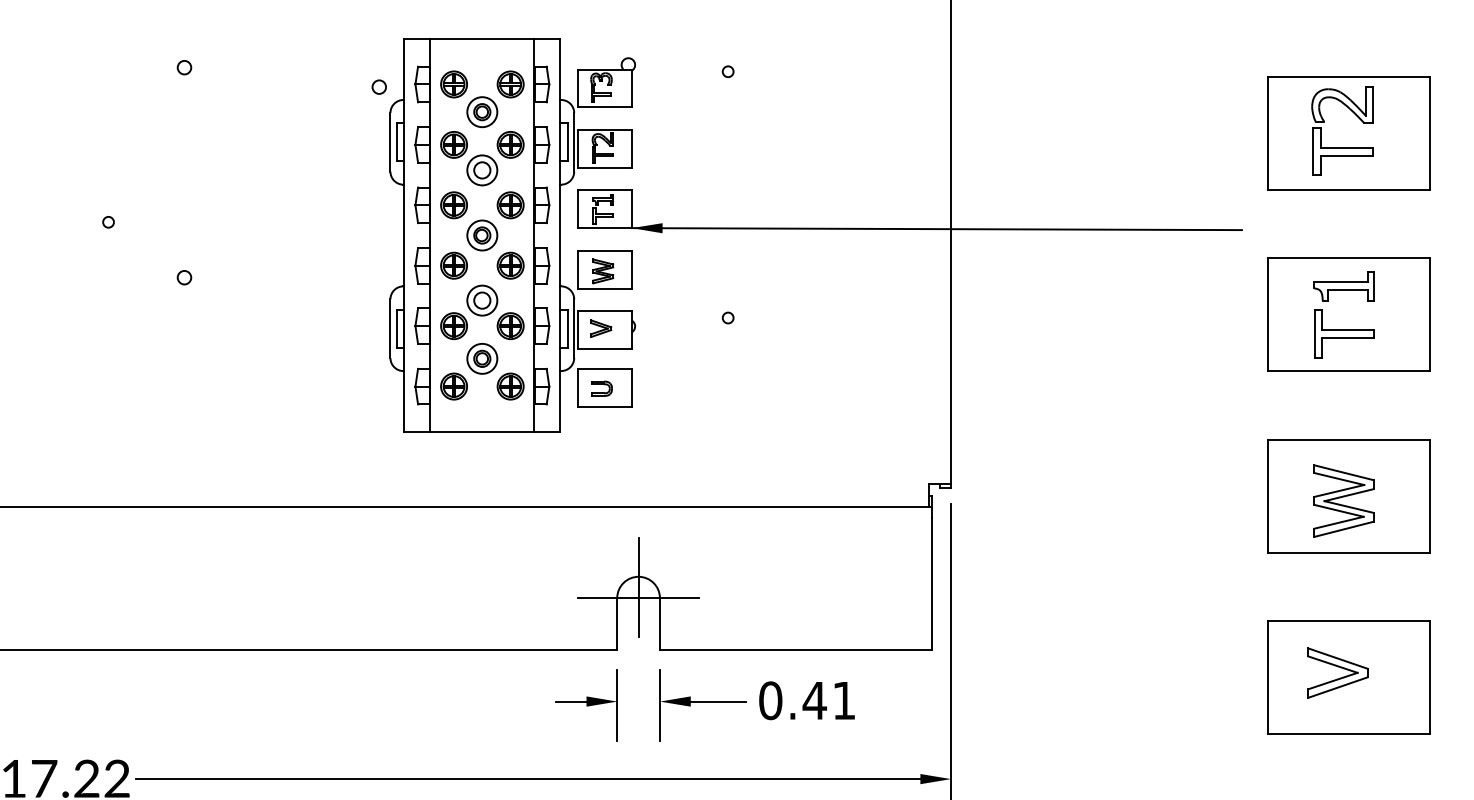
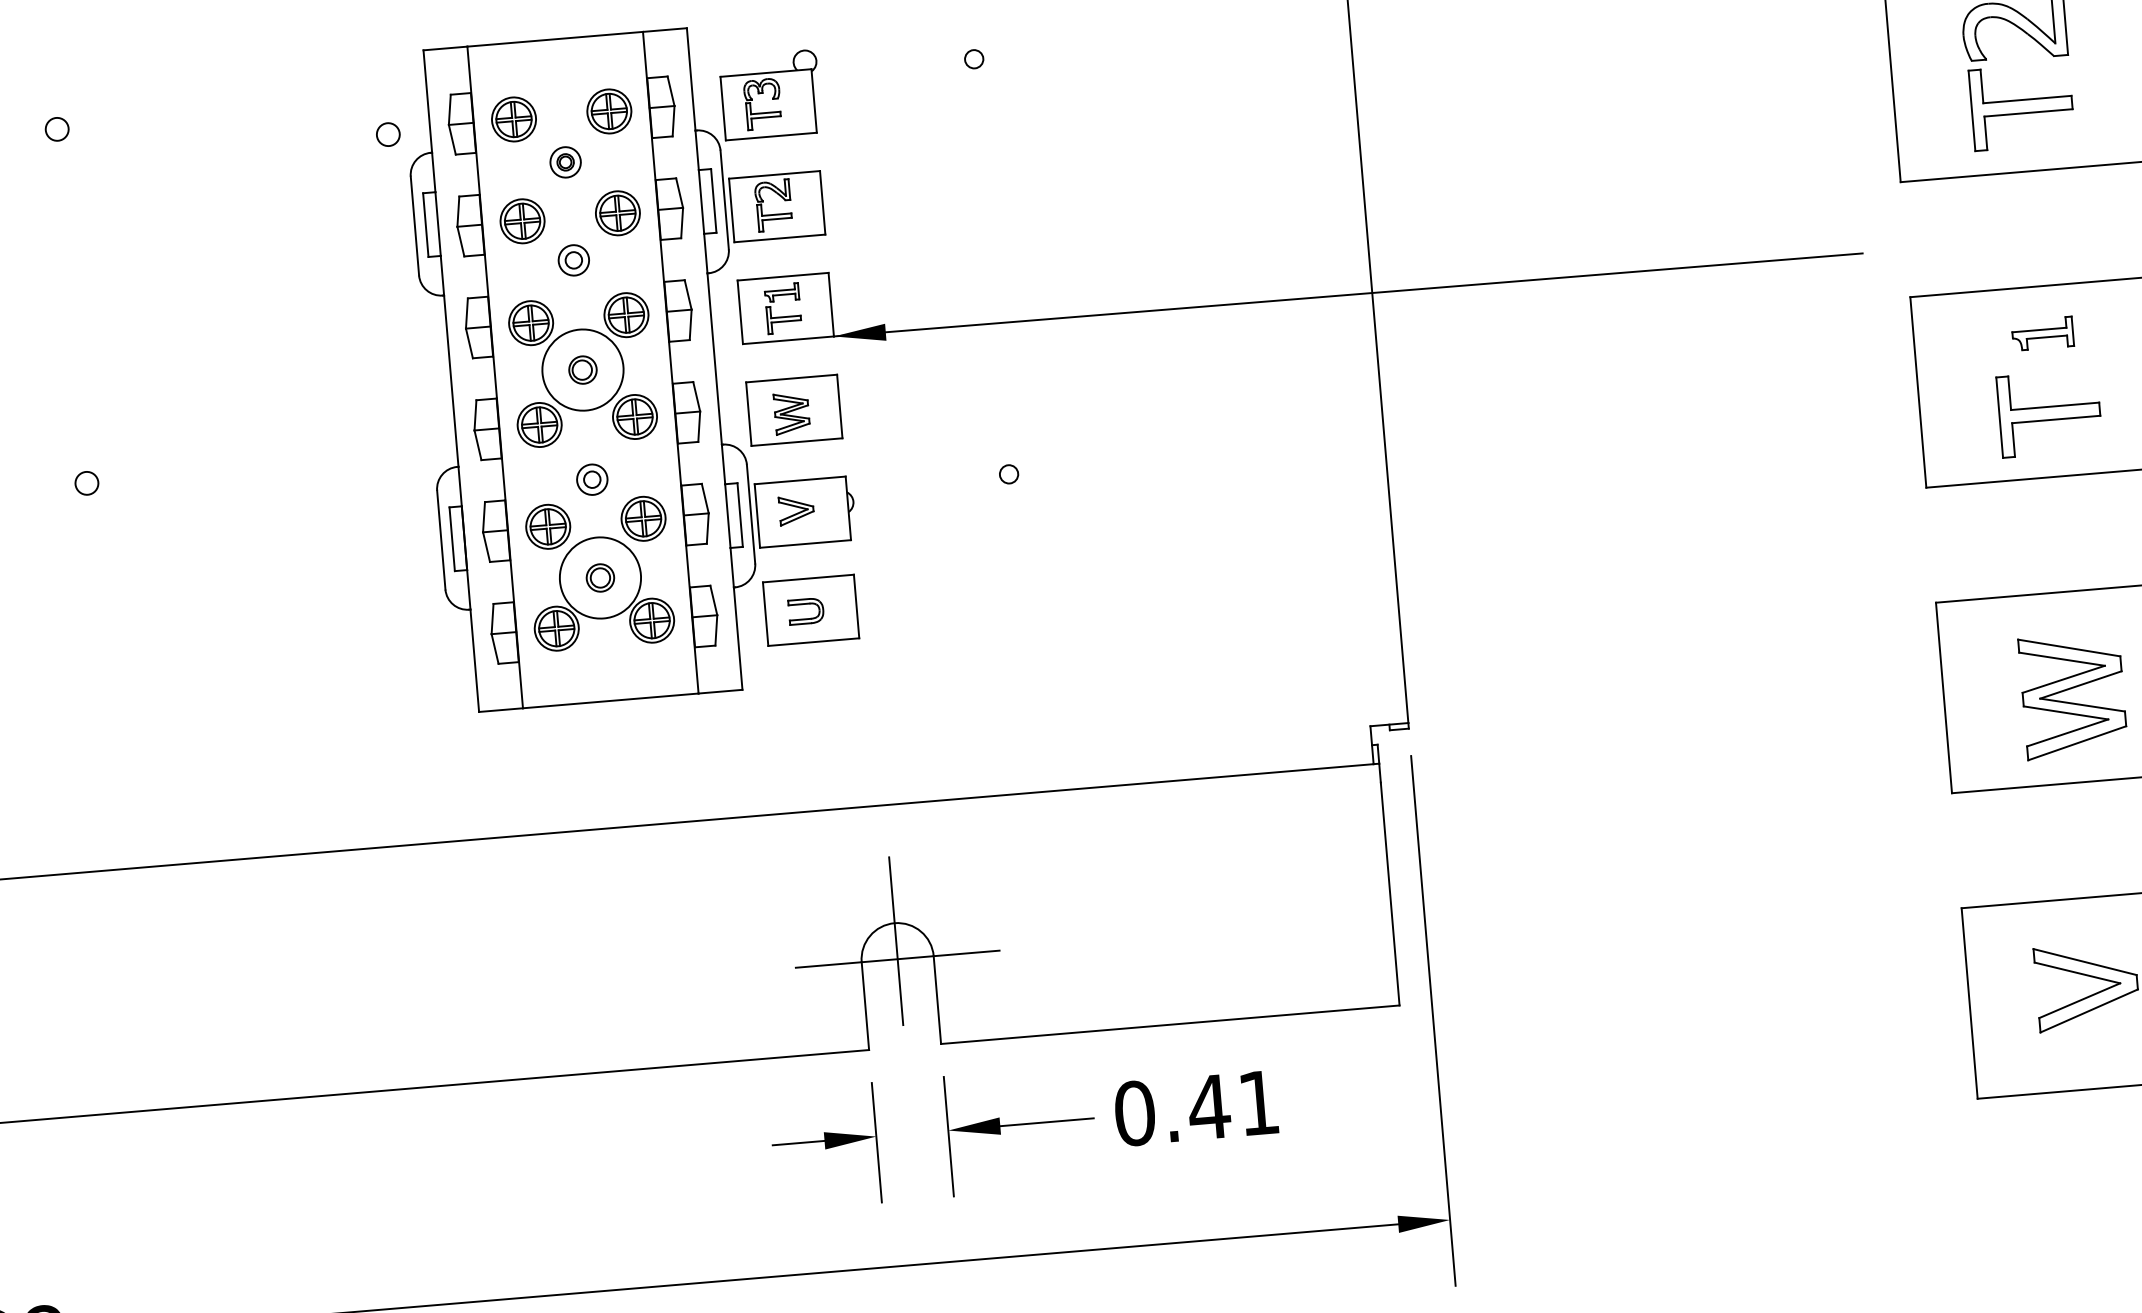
part: (482, 112) -> (565, 162), size x0.6
part: (482, 170) -> (574, 260), size x0.6
circle: (482, 235) -> (583, 370), size x1.6
part: (1343, 286) -> (2041, 334), size x0.6
part: (482, 300) -> (592, 479), size x0.6
circle: (482, 358) -> (600, 577), size x1.6

